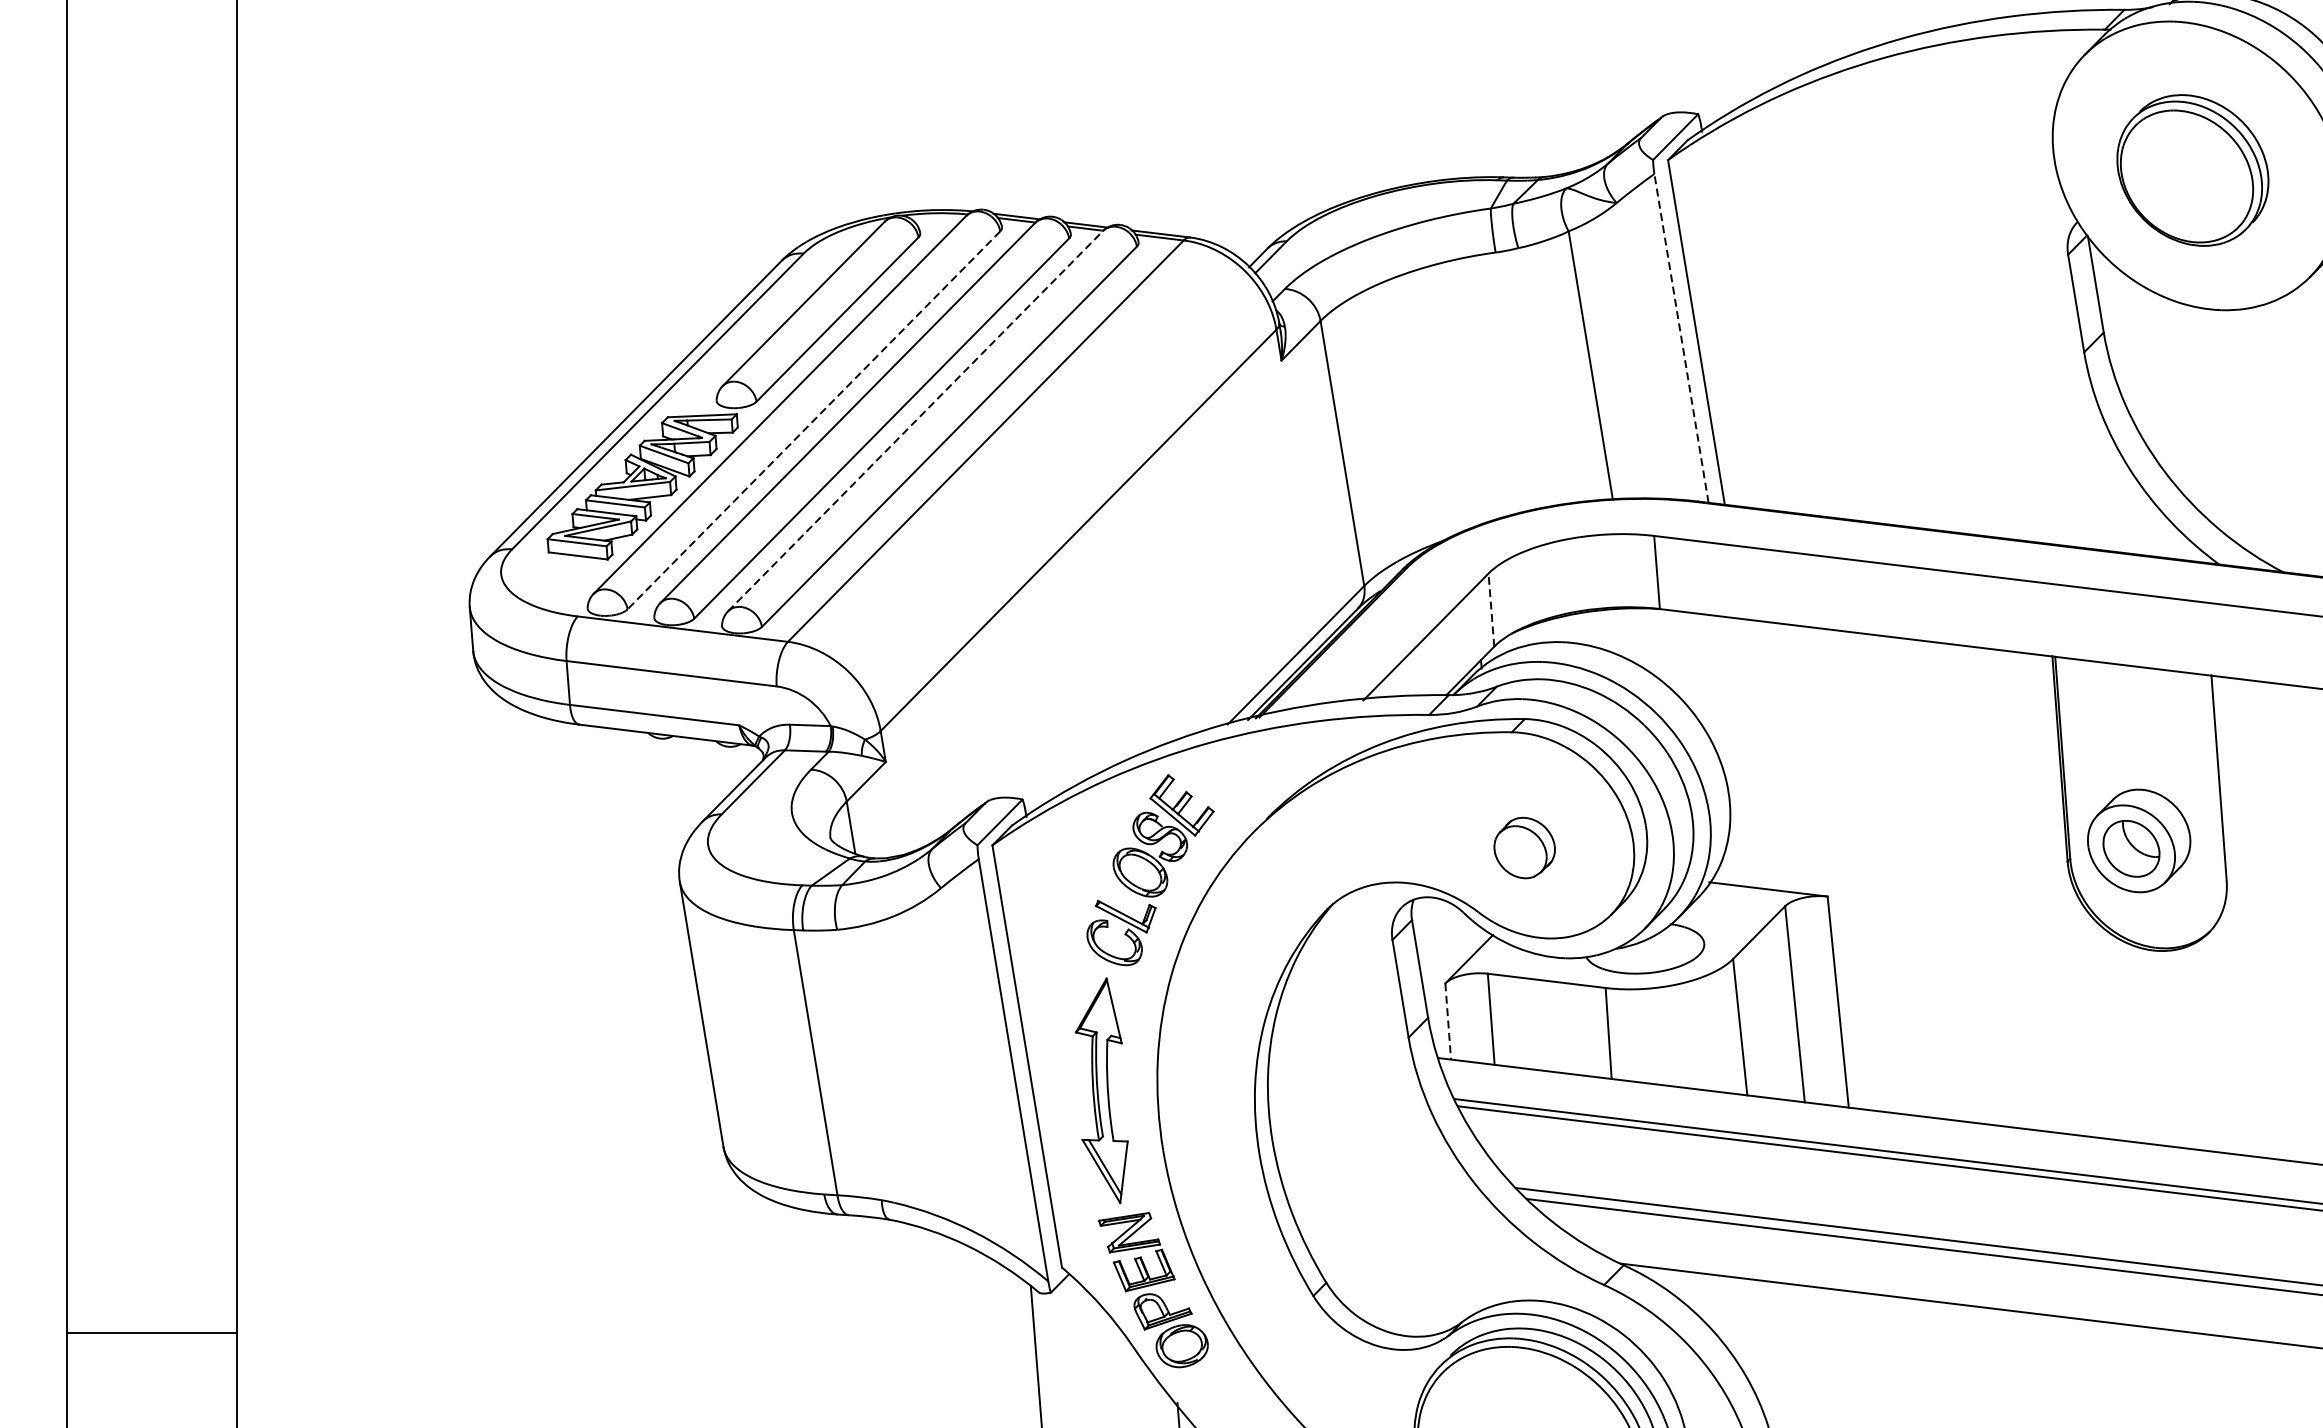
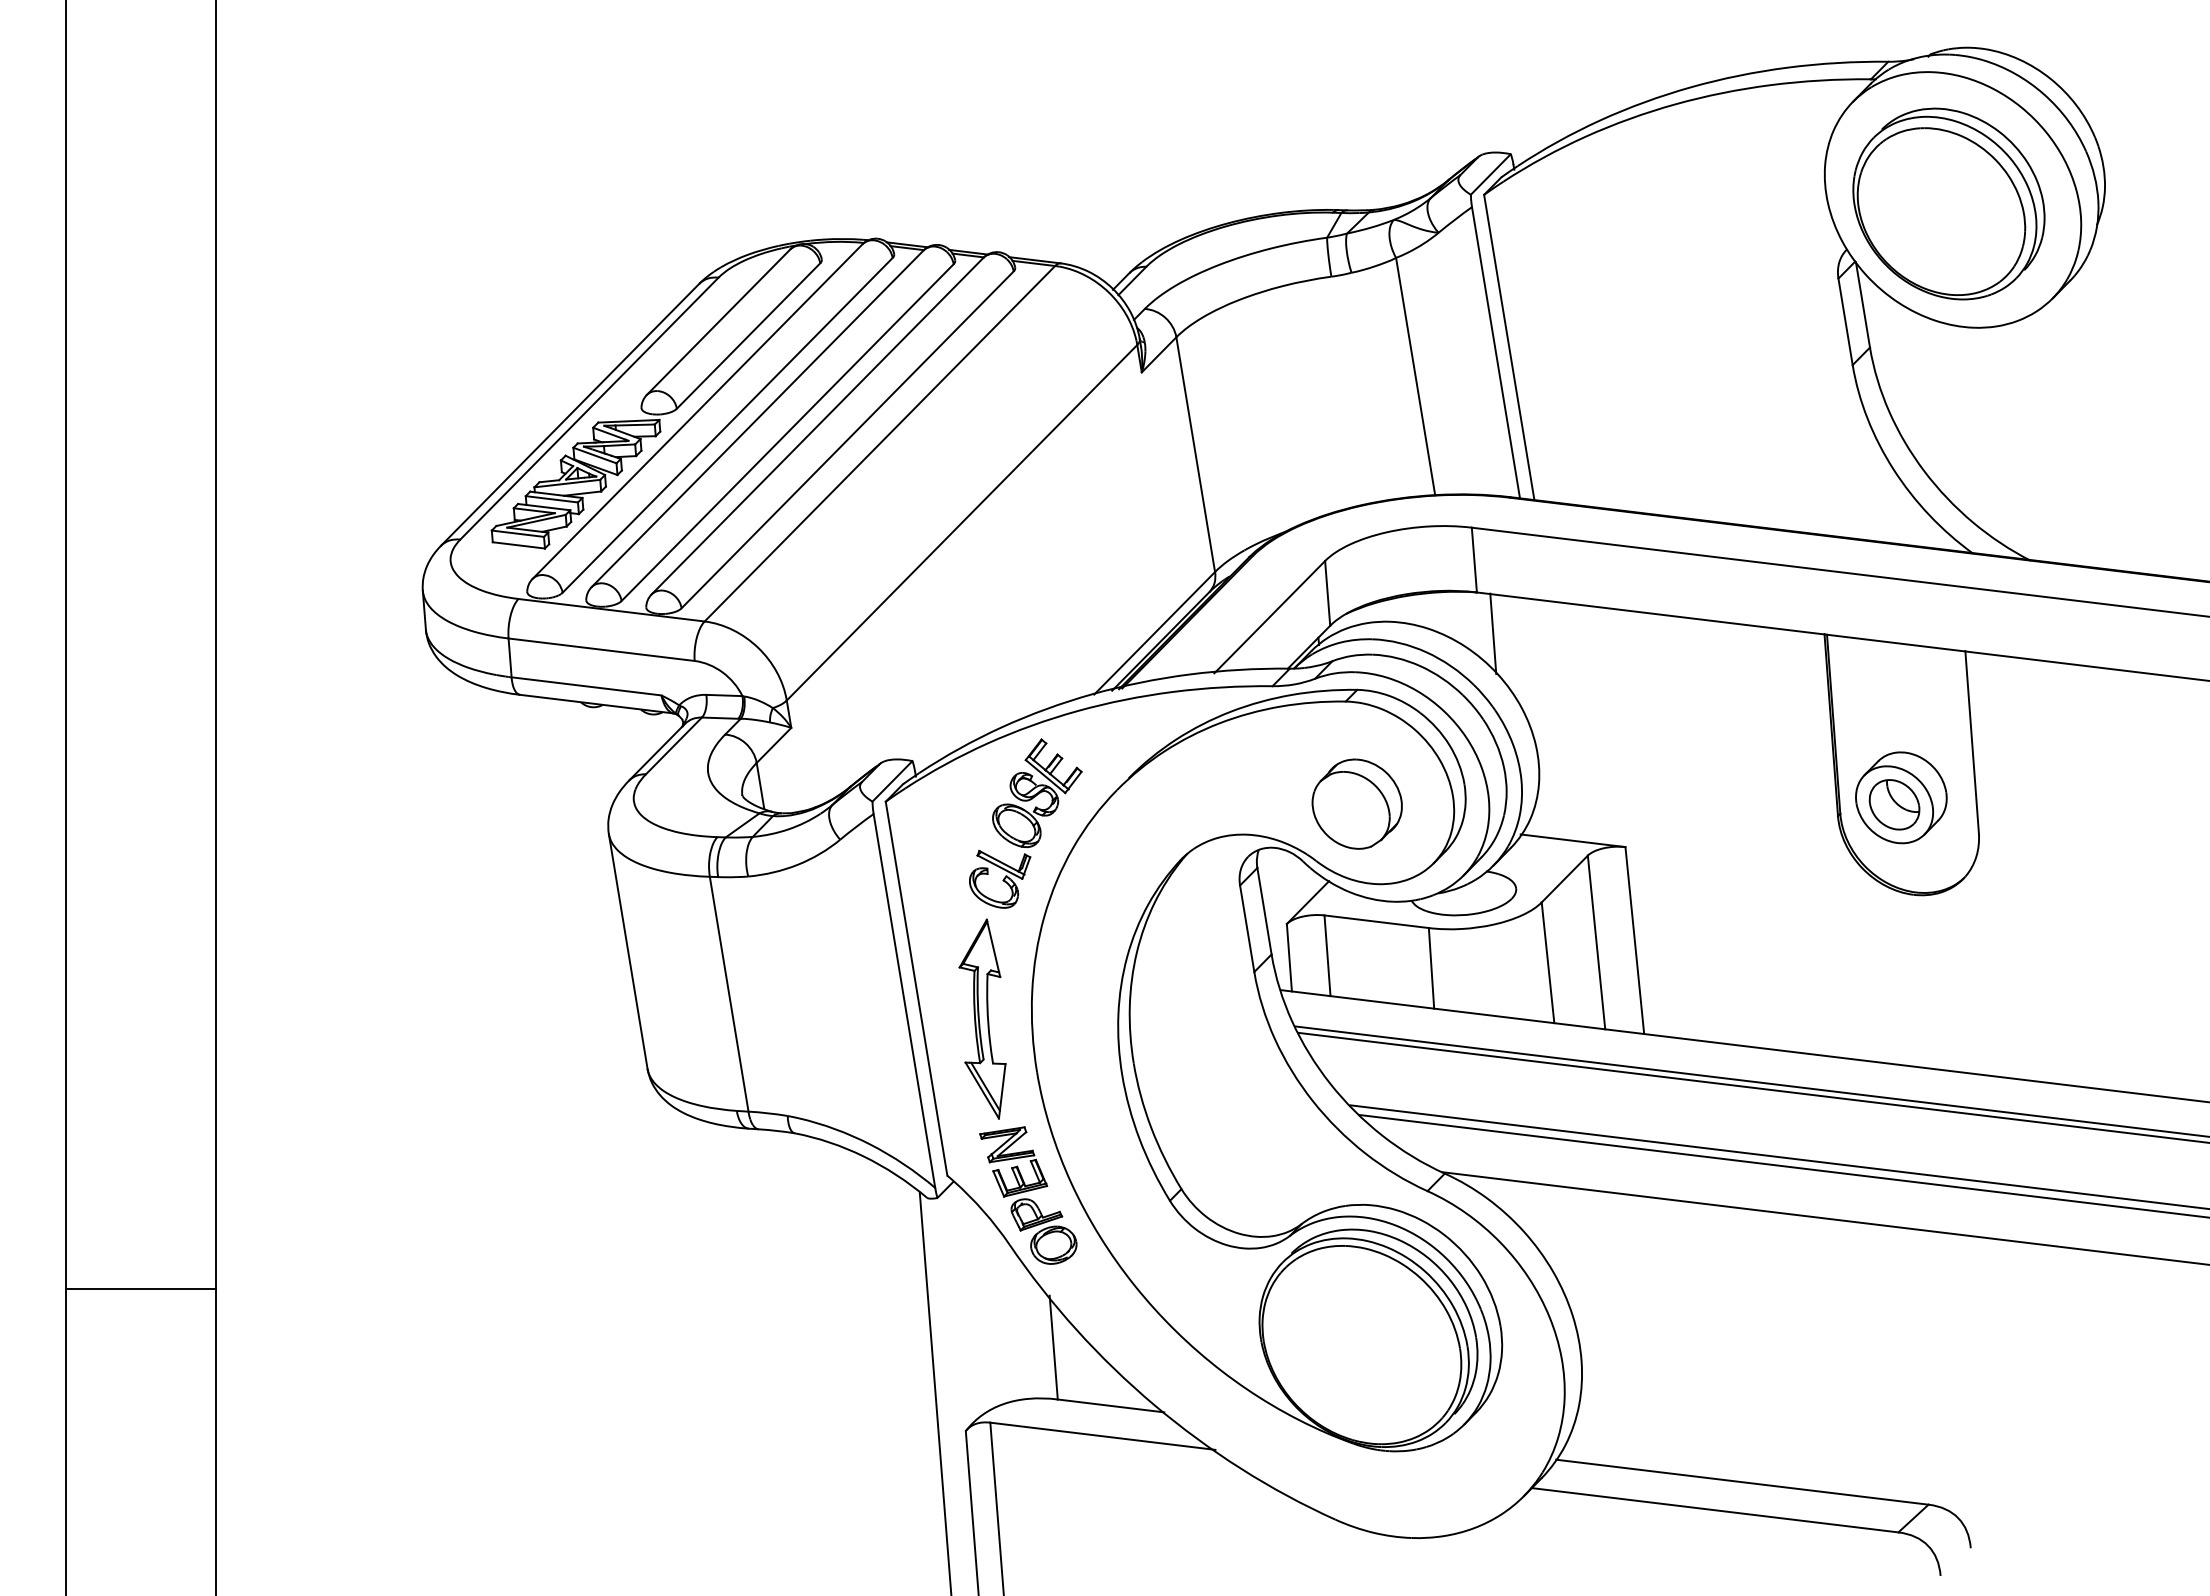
part: (2192, 169) -> (1948, 203), size x1.43
line: (1682, 338) -> (1496, 352), dashed -> solid
line: (813, 420) -> (727, 425), dashed -> solid
line: (915, 420) -> (817, 425), dashed -> solid
line: (1491, 609) -> (1327, 592), dashed -> solid
line: (1678, 655) -> (1493, 633), added
part: (1523, 847) -> (1356, 803), size x1.67
line: (1448, 1021) -> (1289, 957), dashed -> solid
line: (152, 1332) -> (141, 1288), moved

